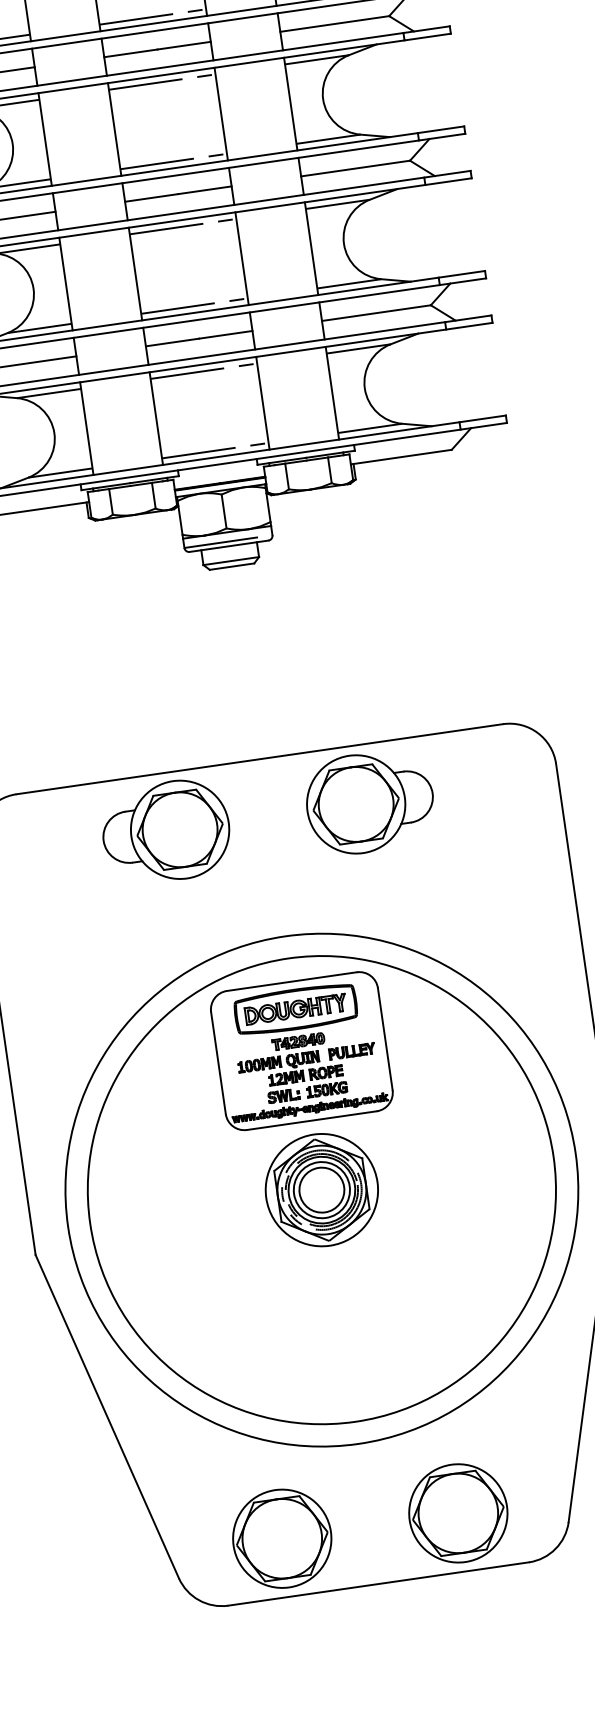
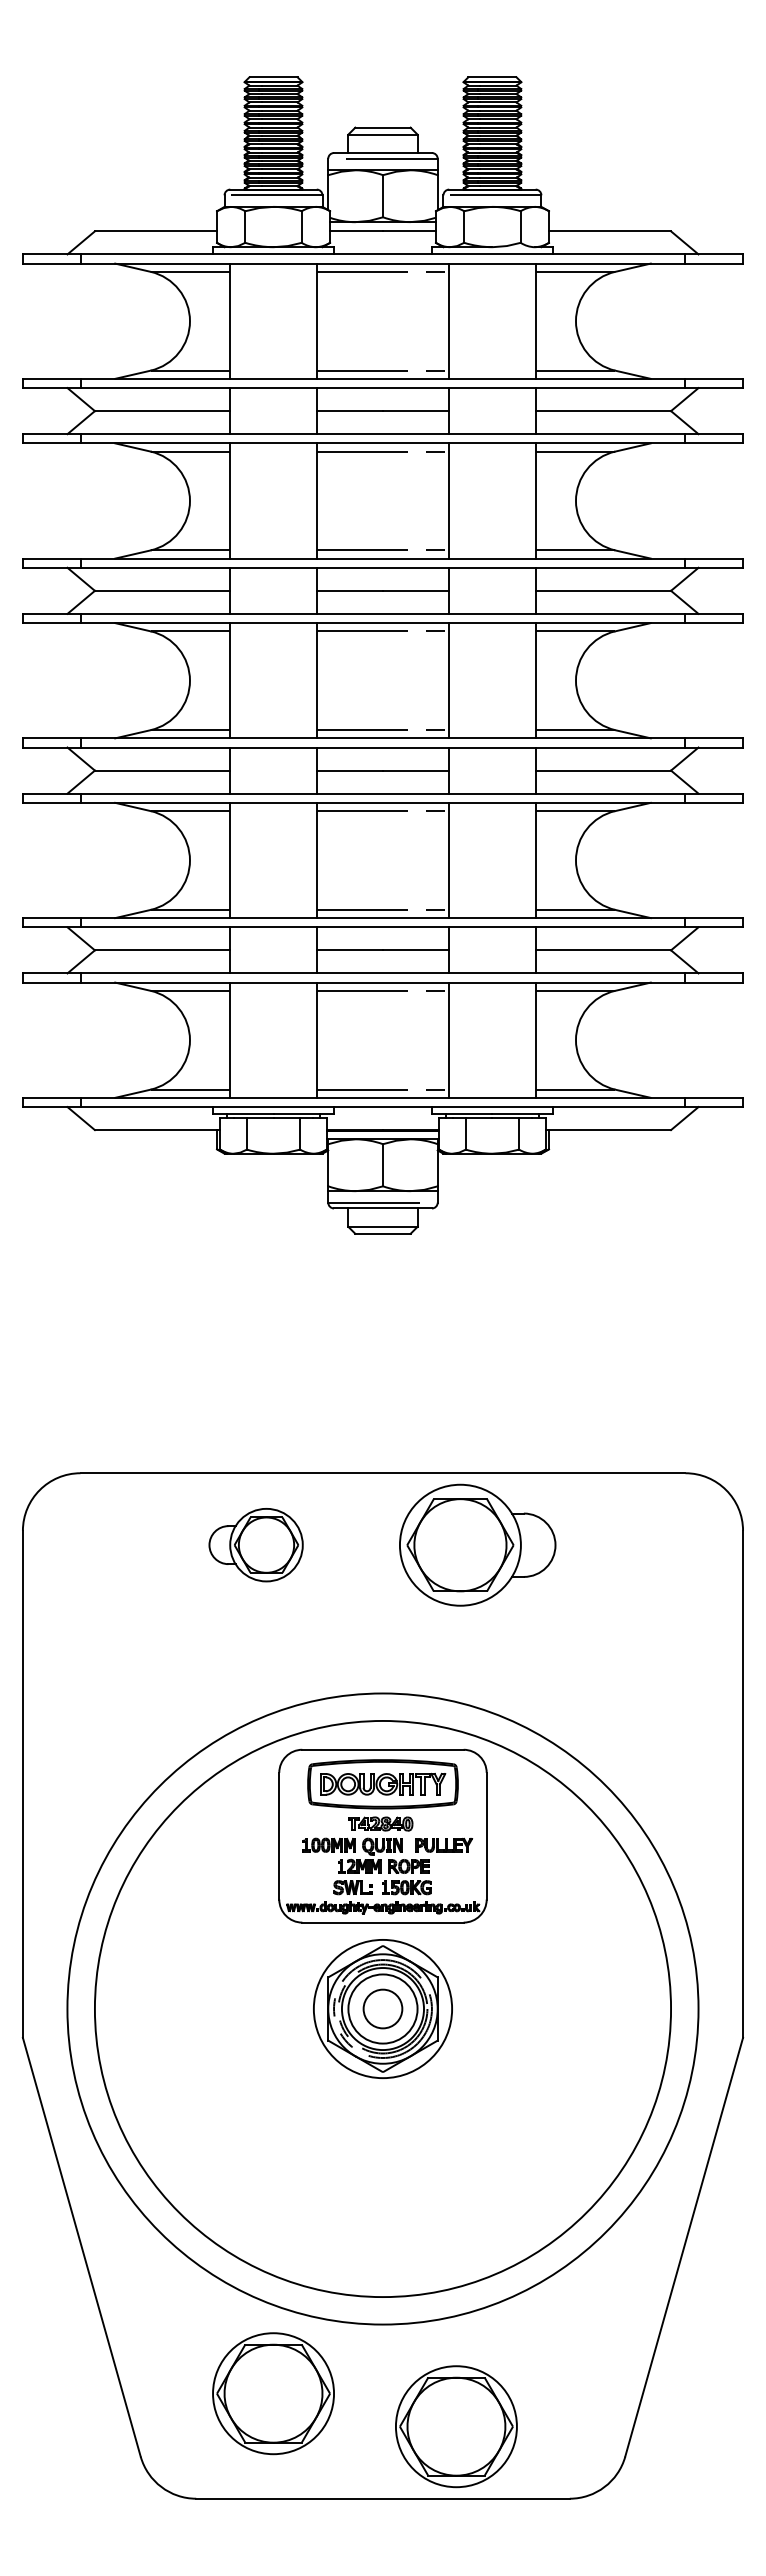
part: (369, 801) -> (477, 1544), moved
part: (165, 831) -> (255, 1544), size x0.6
circle: (321, 1189) -> (382, 2008), size x0.7
part: (458, 1513) -> (456, 2426), moved
part: (282, 1538) -> (273, 2393), moved

